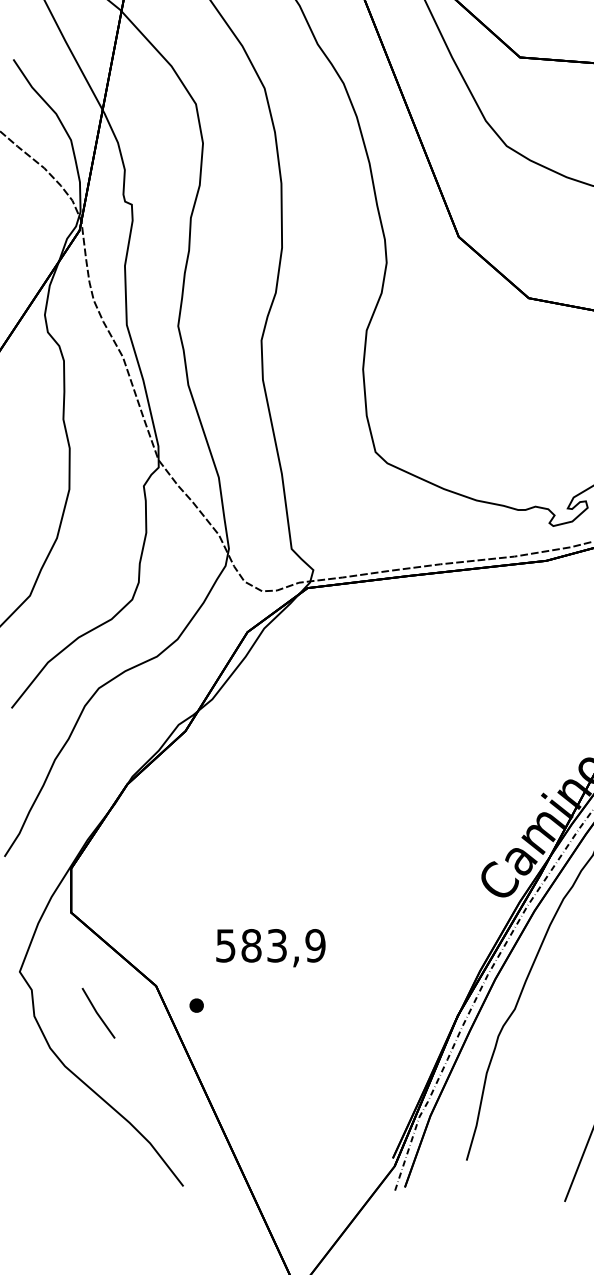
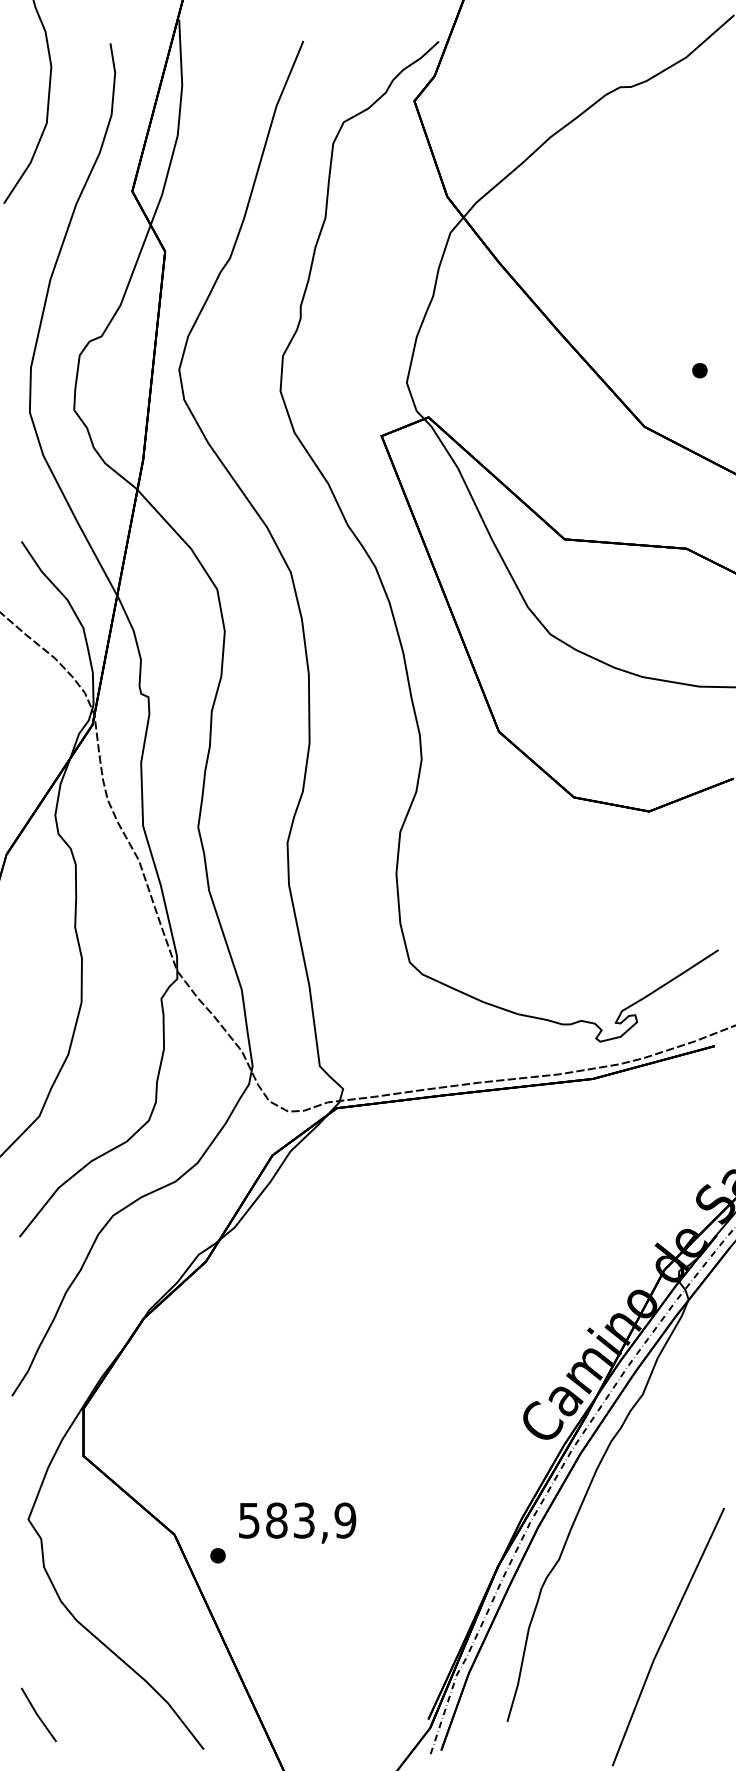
text: (270, 947) -> (297, 1522), moved
line: (98, 1012) -> (38, 1714), moved

